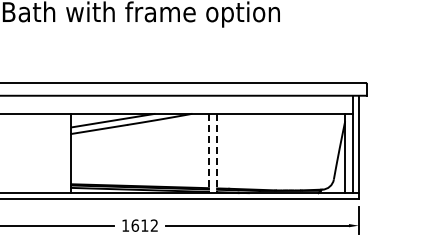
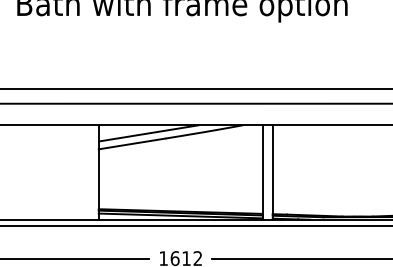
line: (208, 153) -> (262, 172), dashed -> solid
line: (217, 153) -> (273, 172), dashed -> solid

